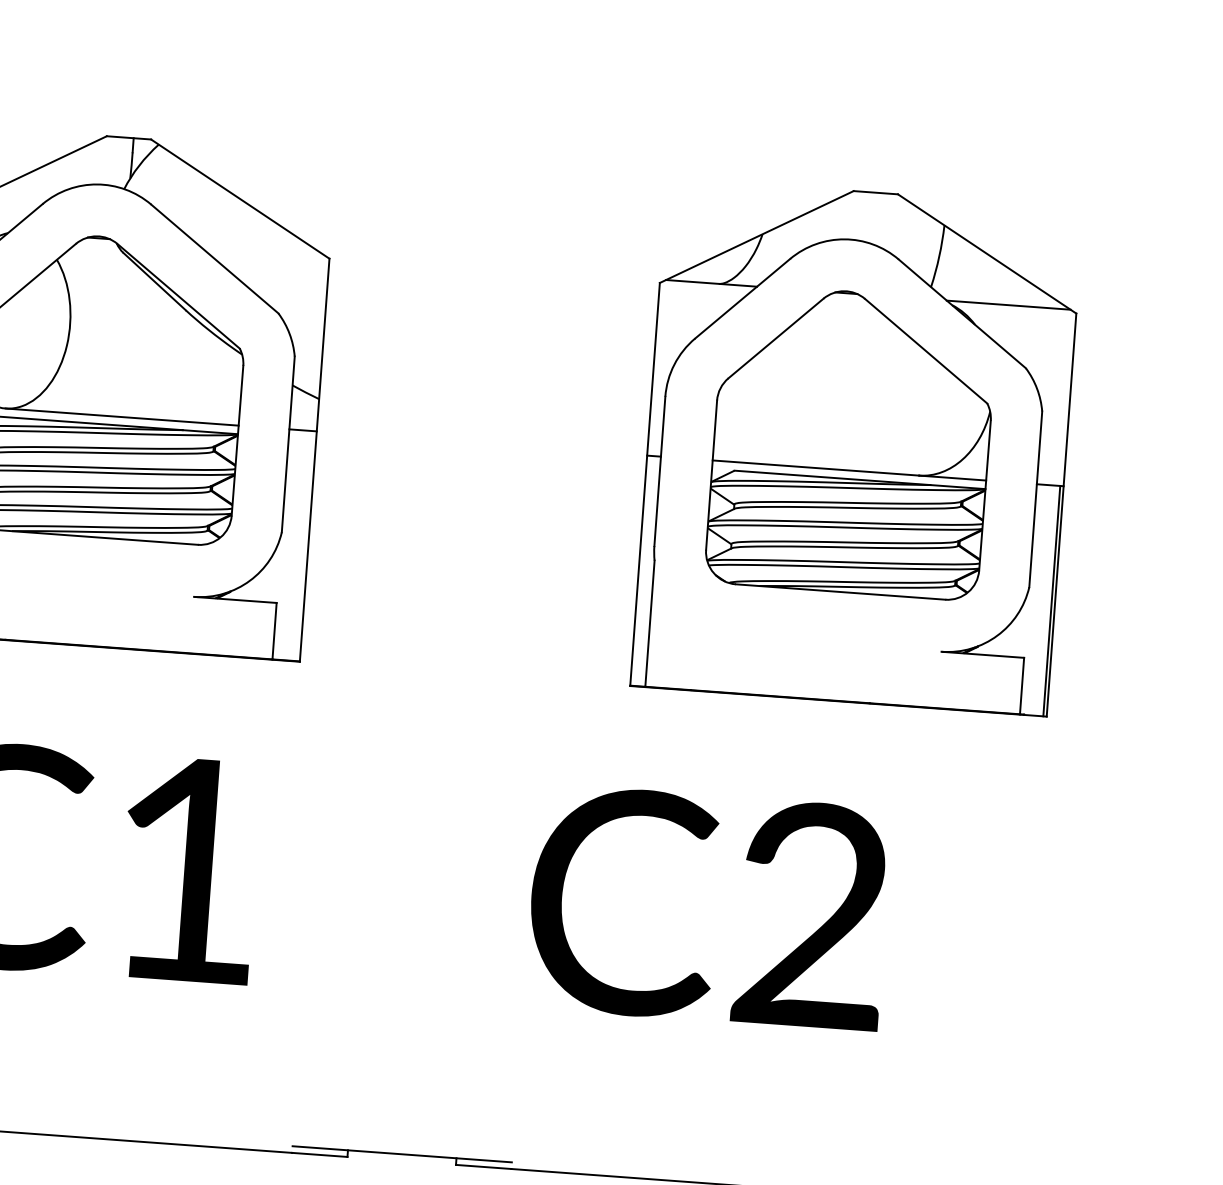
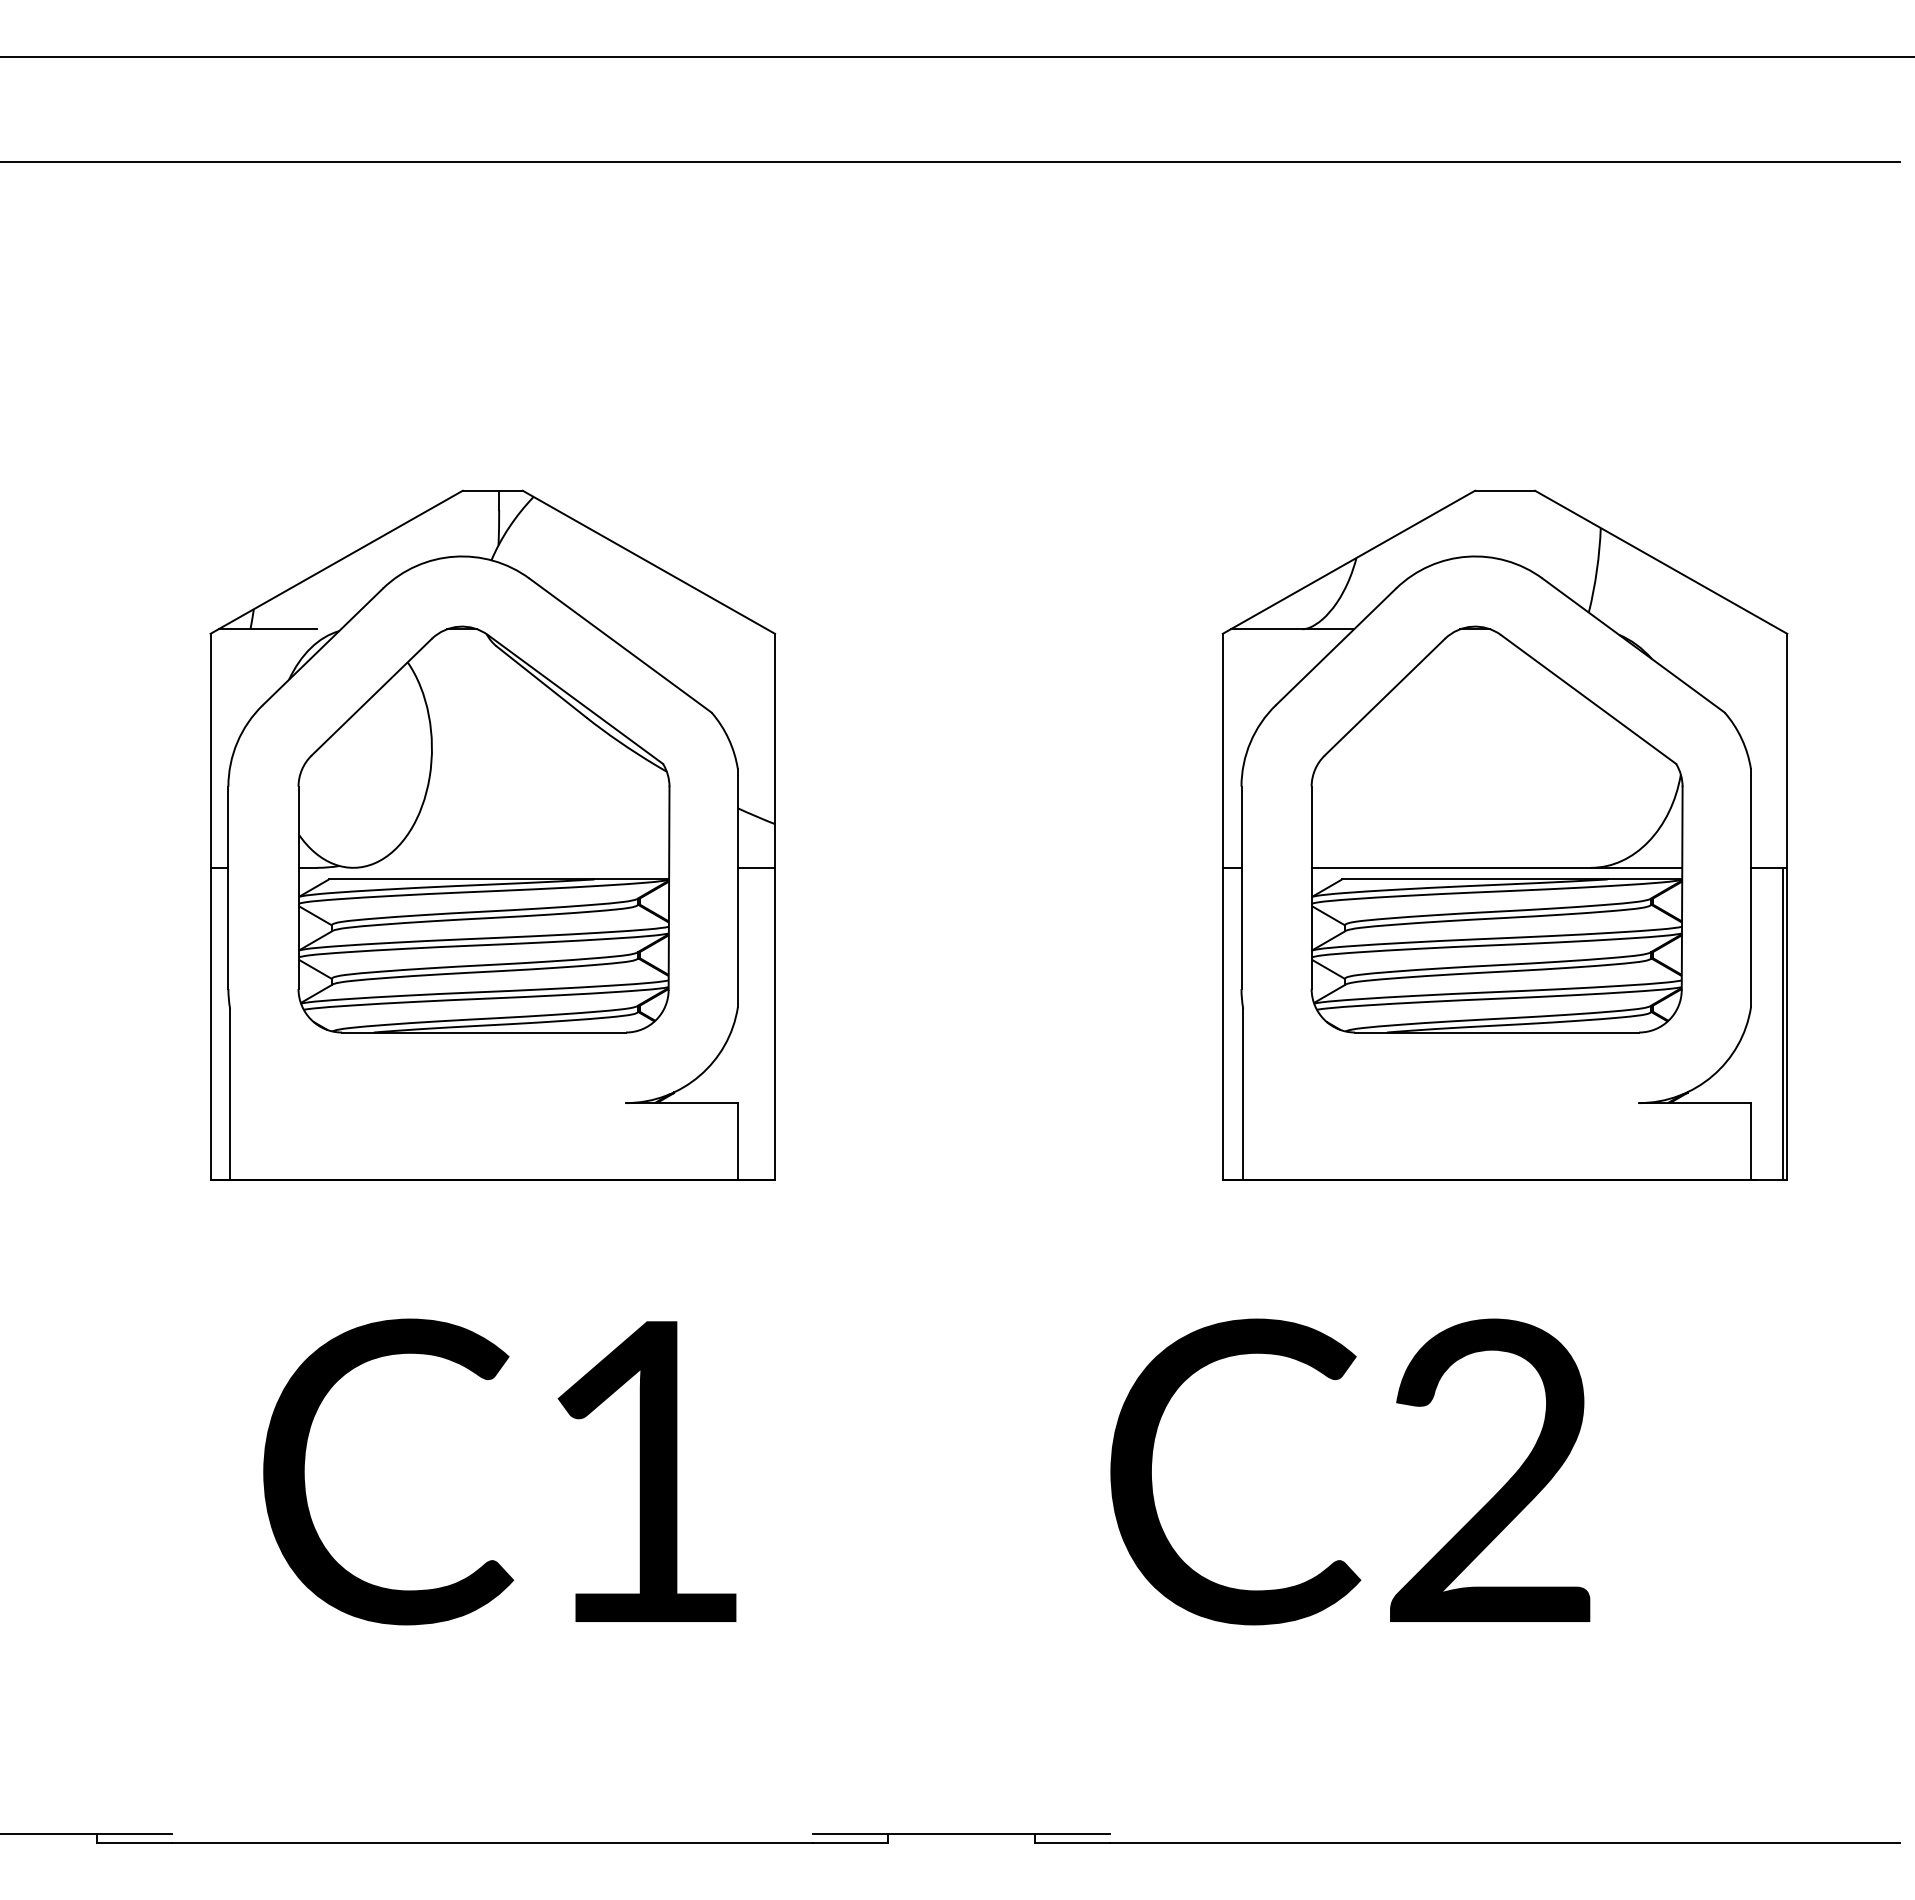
line: (1008, 305) -> (1695, 629), removed
line: (122, 416) -> (511, 867), removed

